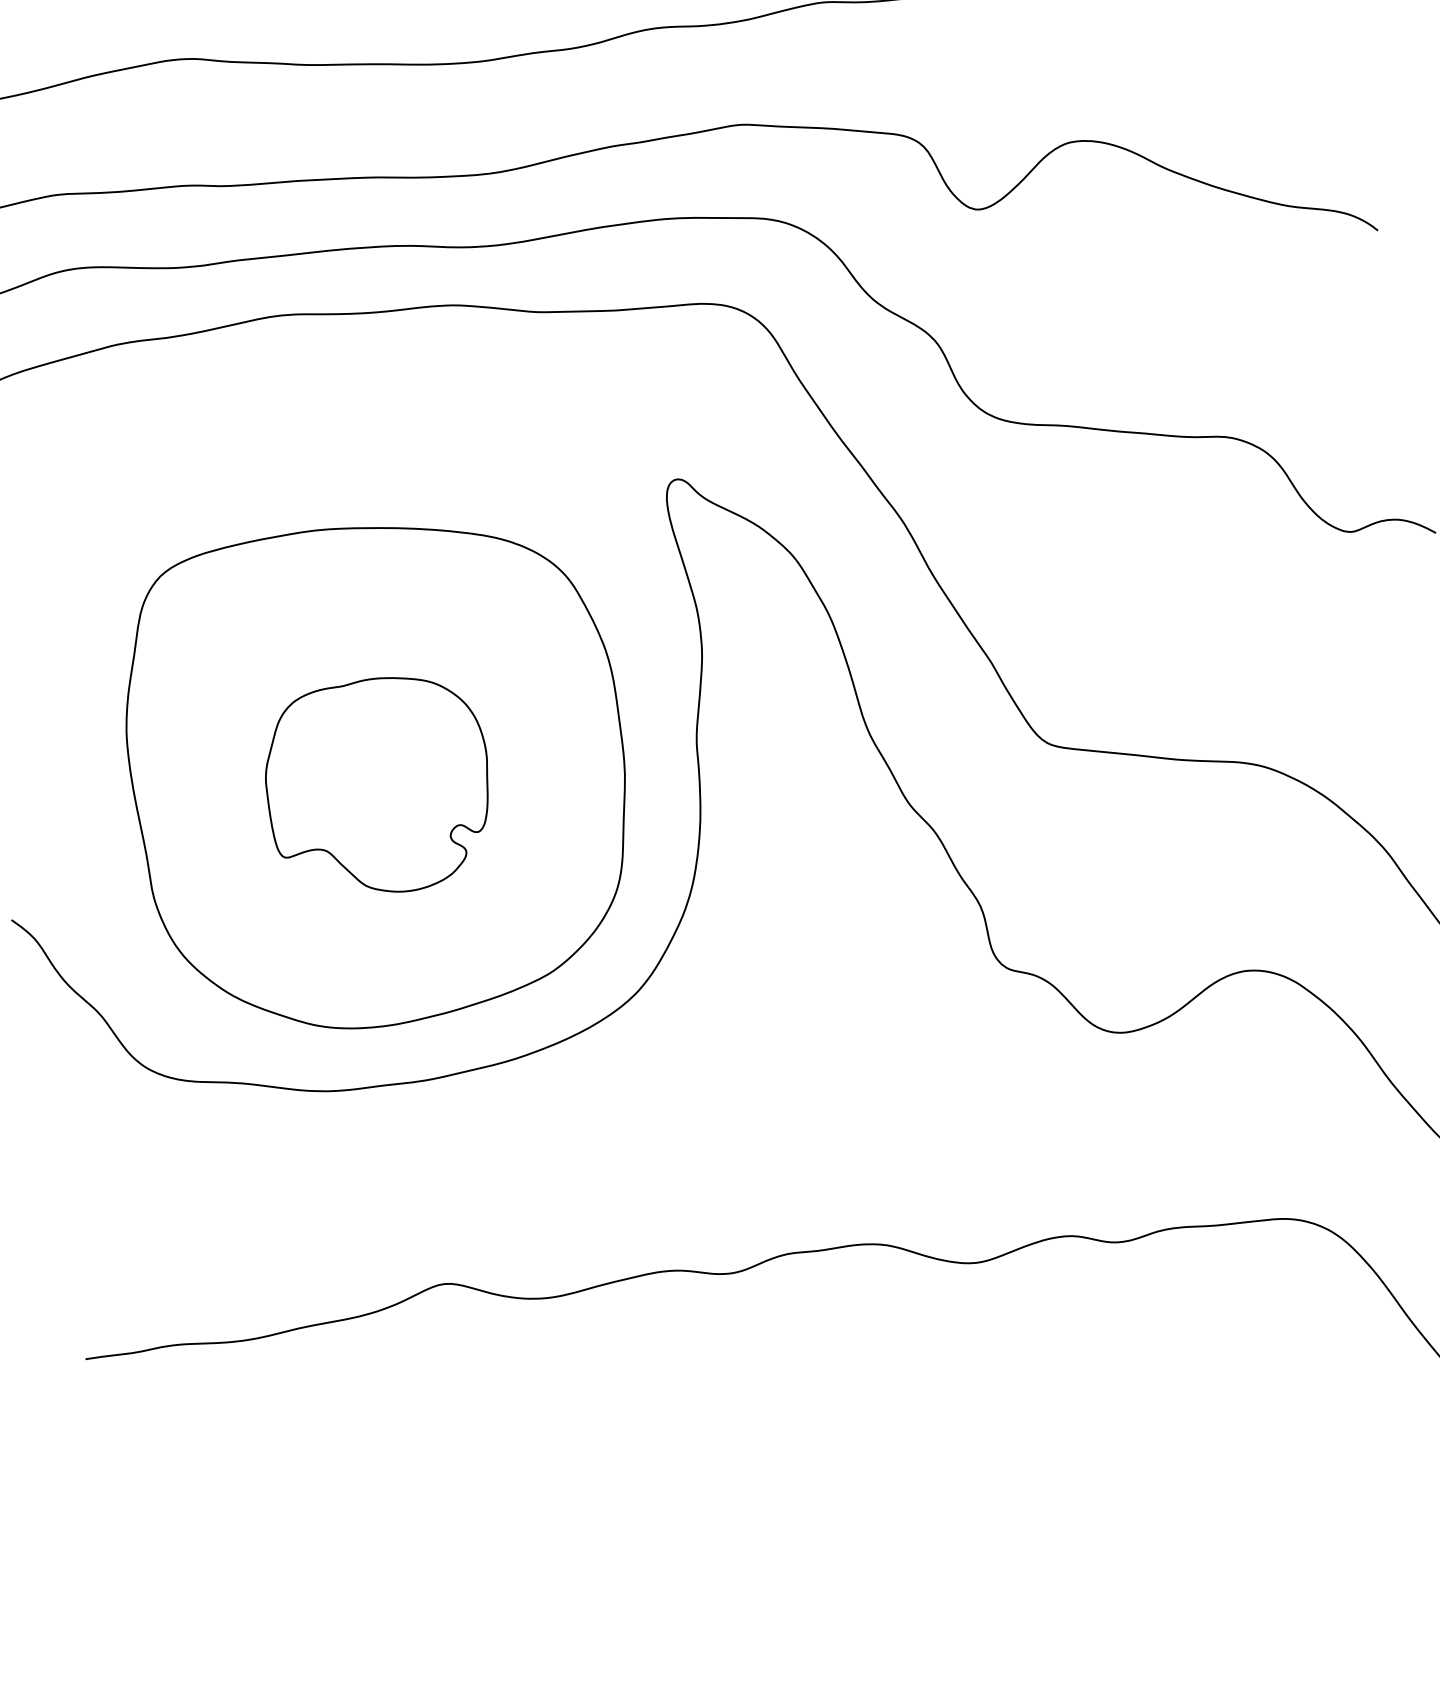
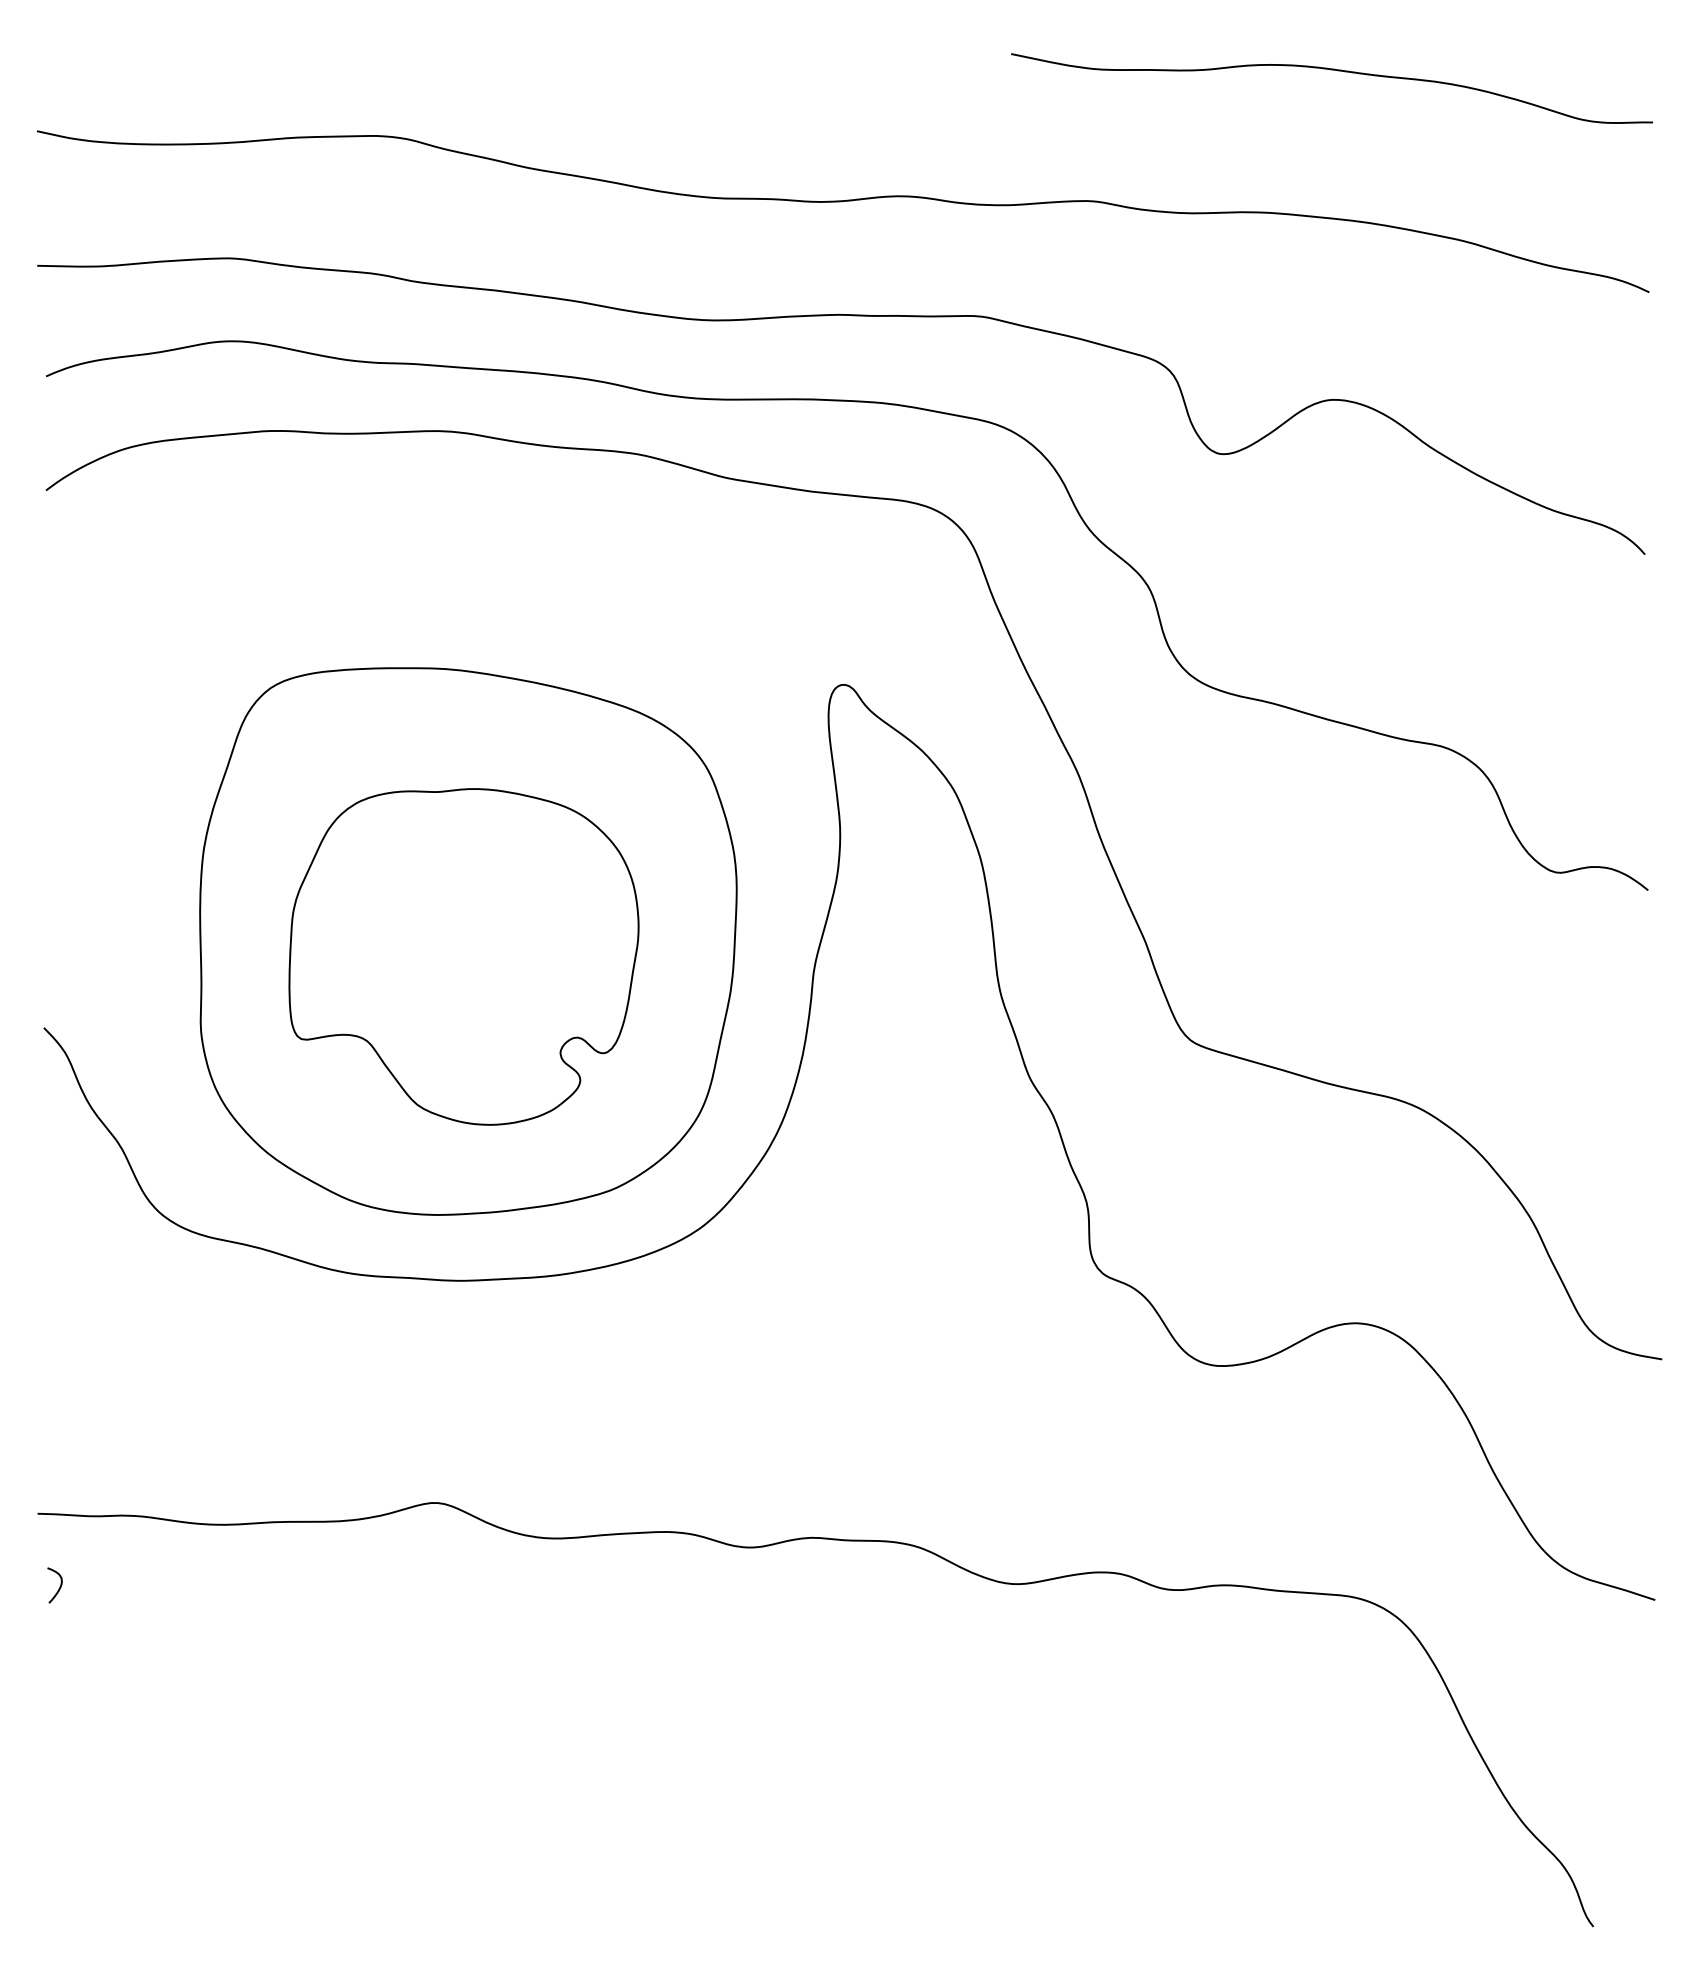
part: (378, 786) -> (463, 956), size x1.43
curve: (116, 1423) -> (58, 1588), added

